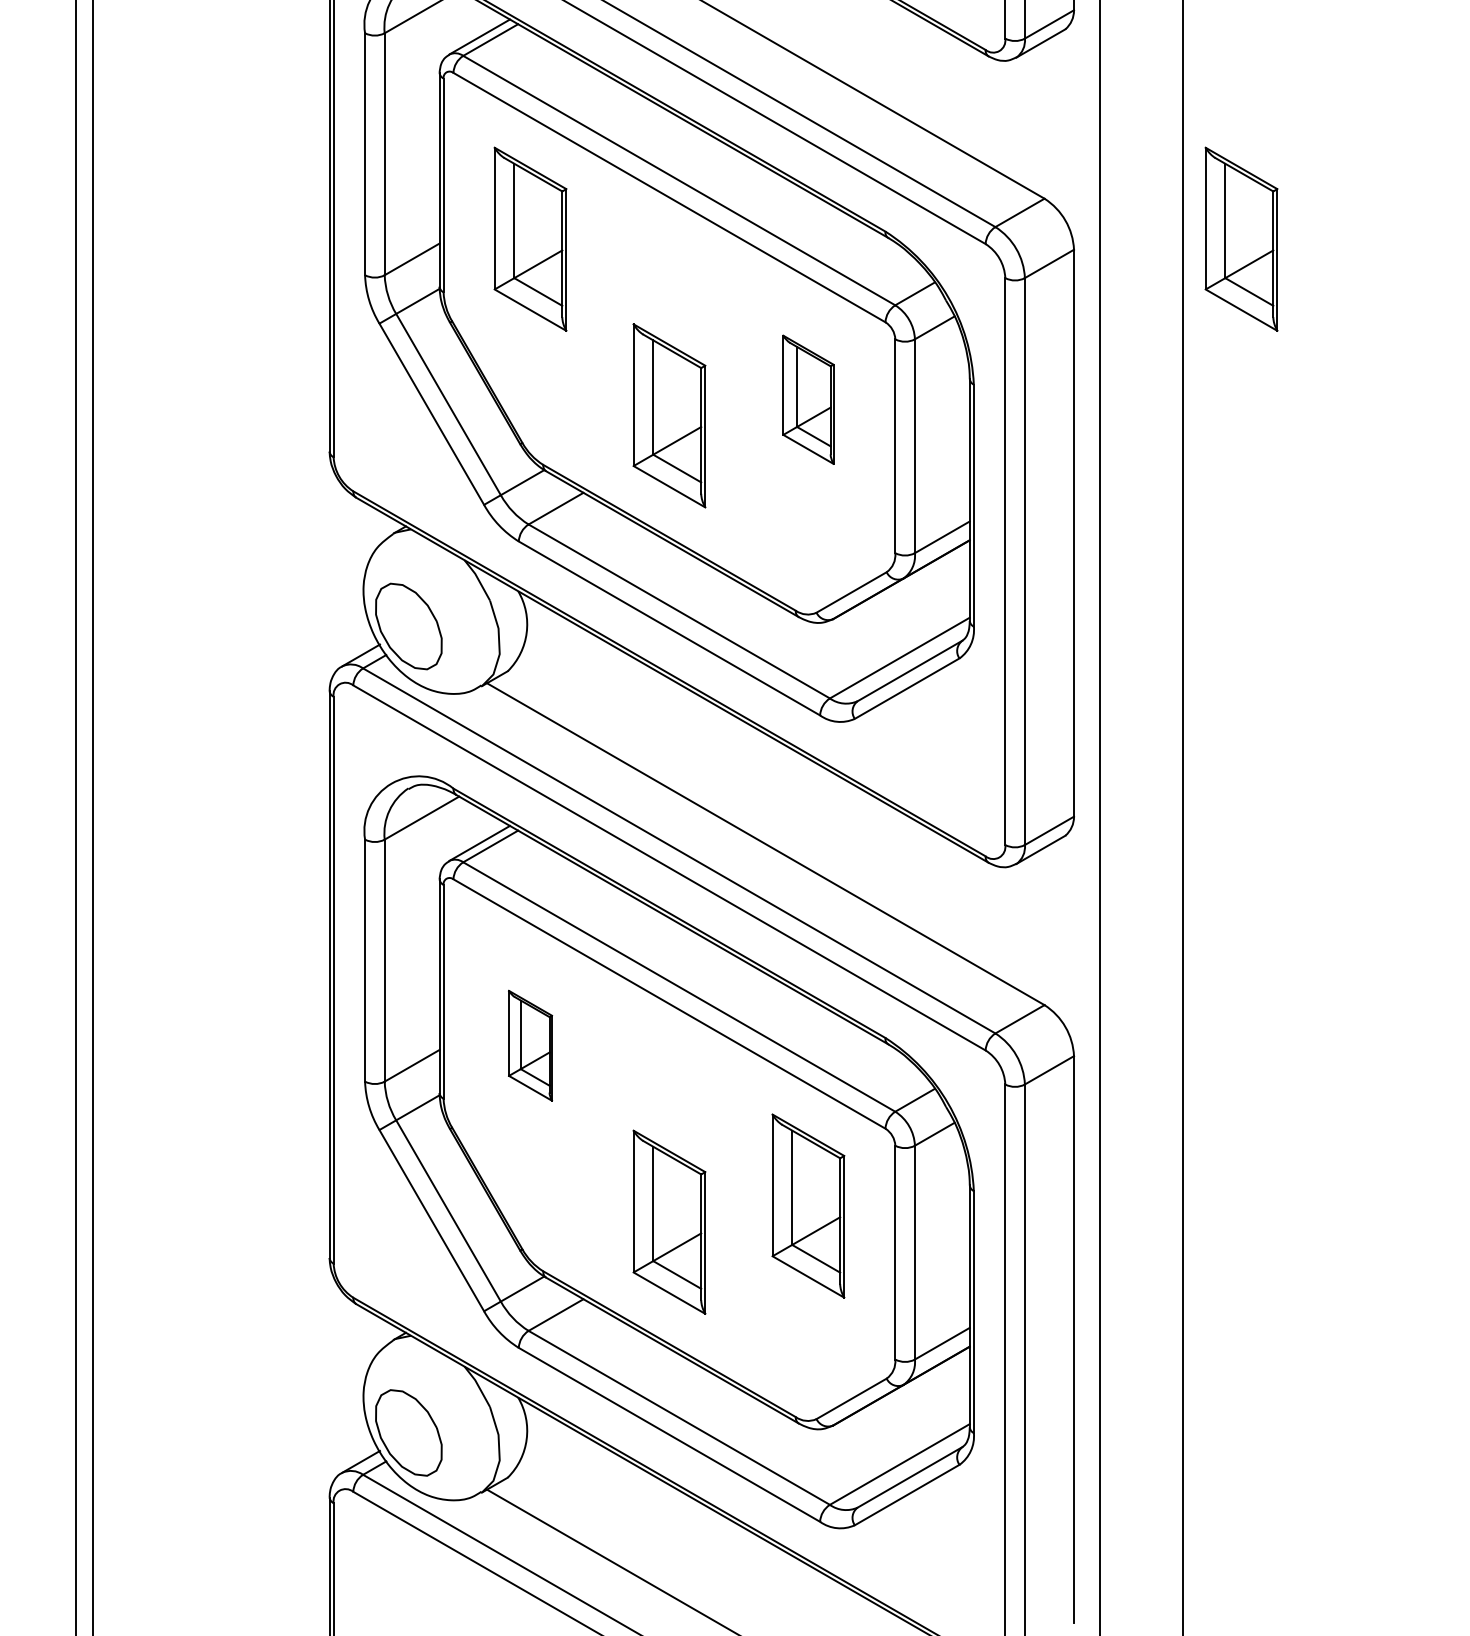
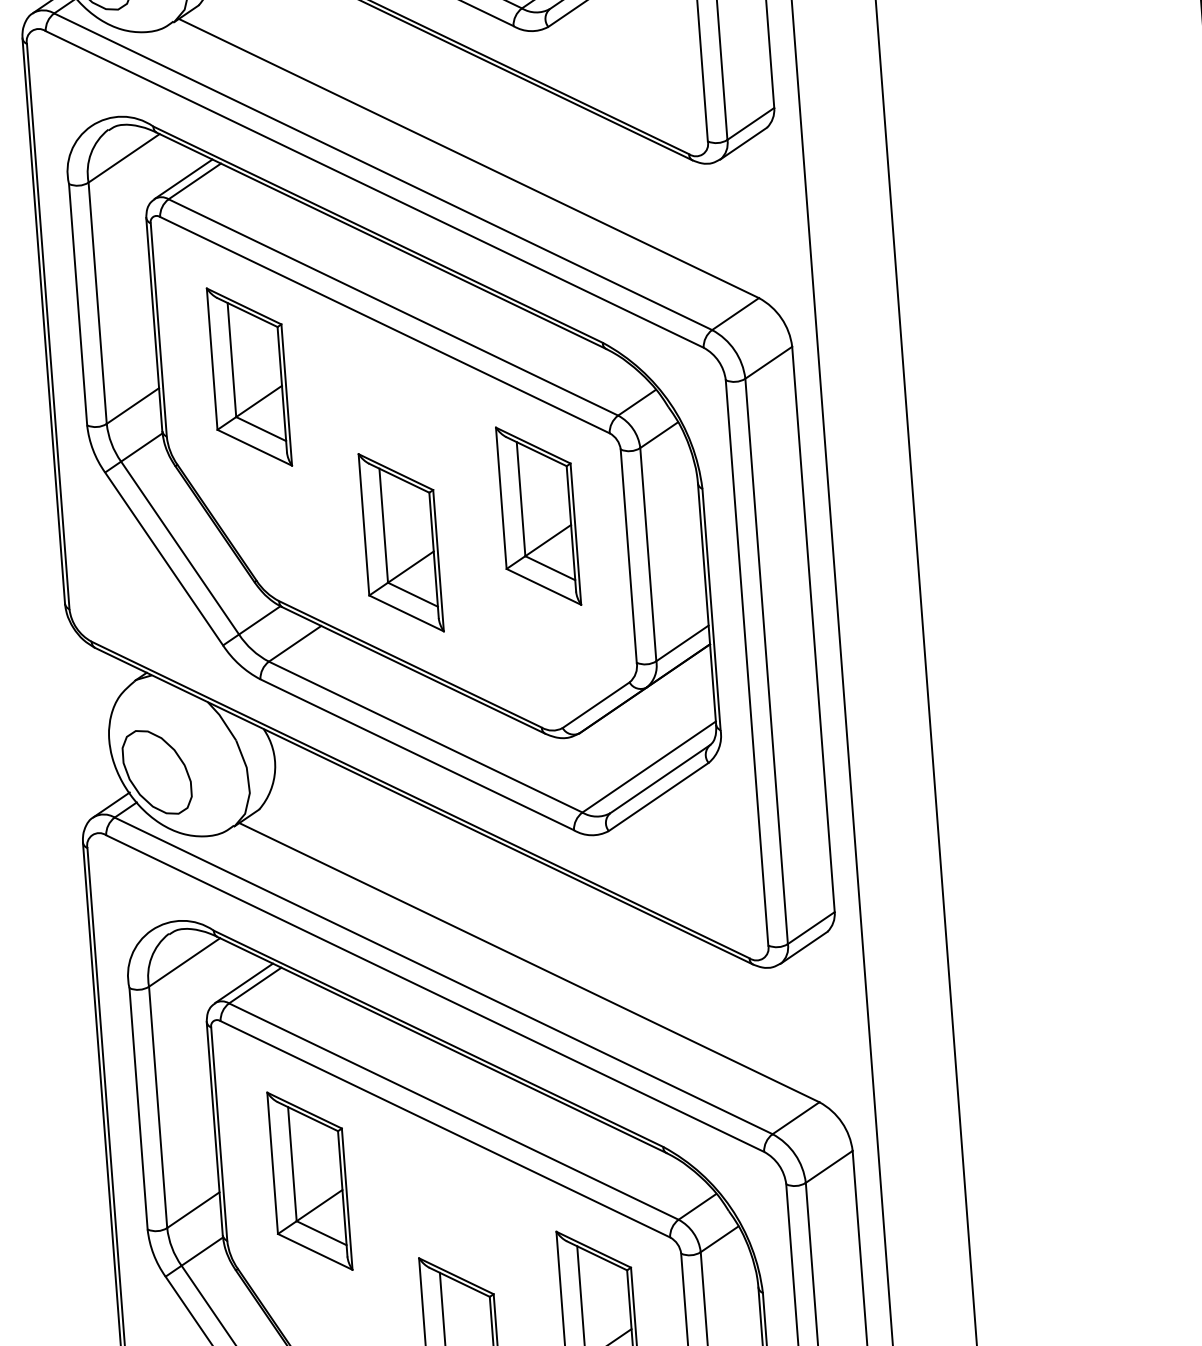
part: (1241, 238) -> (958, 323), removed
part: (808, 399) -> (538, 516), size x1.43
part: (530, 1045) -> (309, 1181), size x1.67

